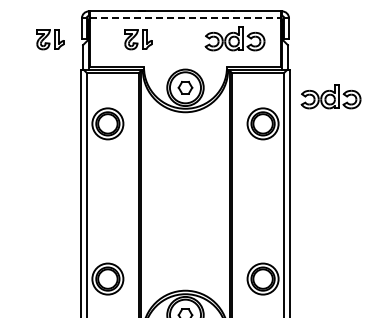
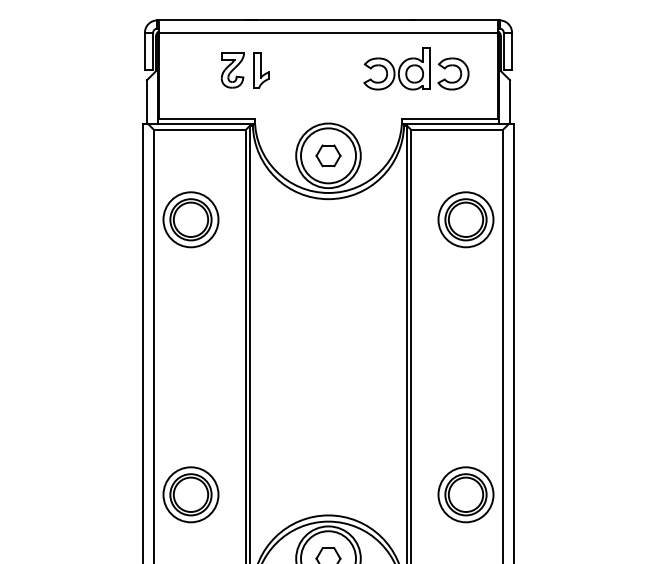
line: (185, 18) -> (328, 33), dashed -> solid
part: (50, 39) -> (89, 70), removed
part: (330, 96) -> (585, 171), removed

